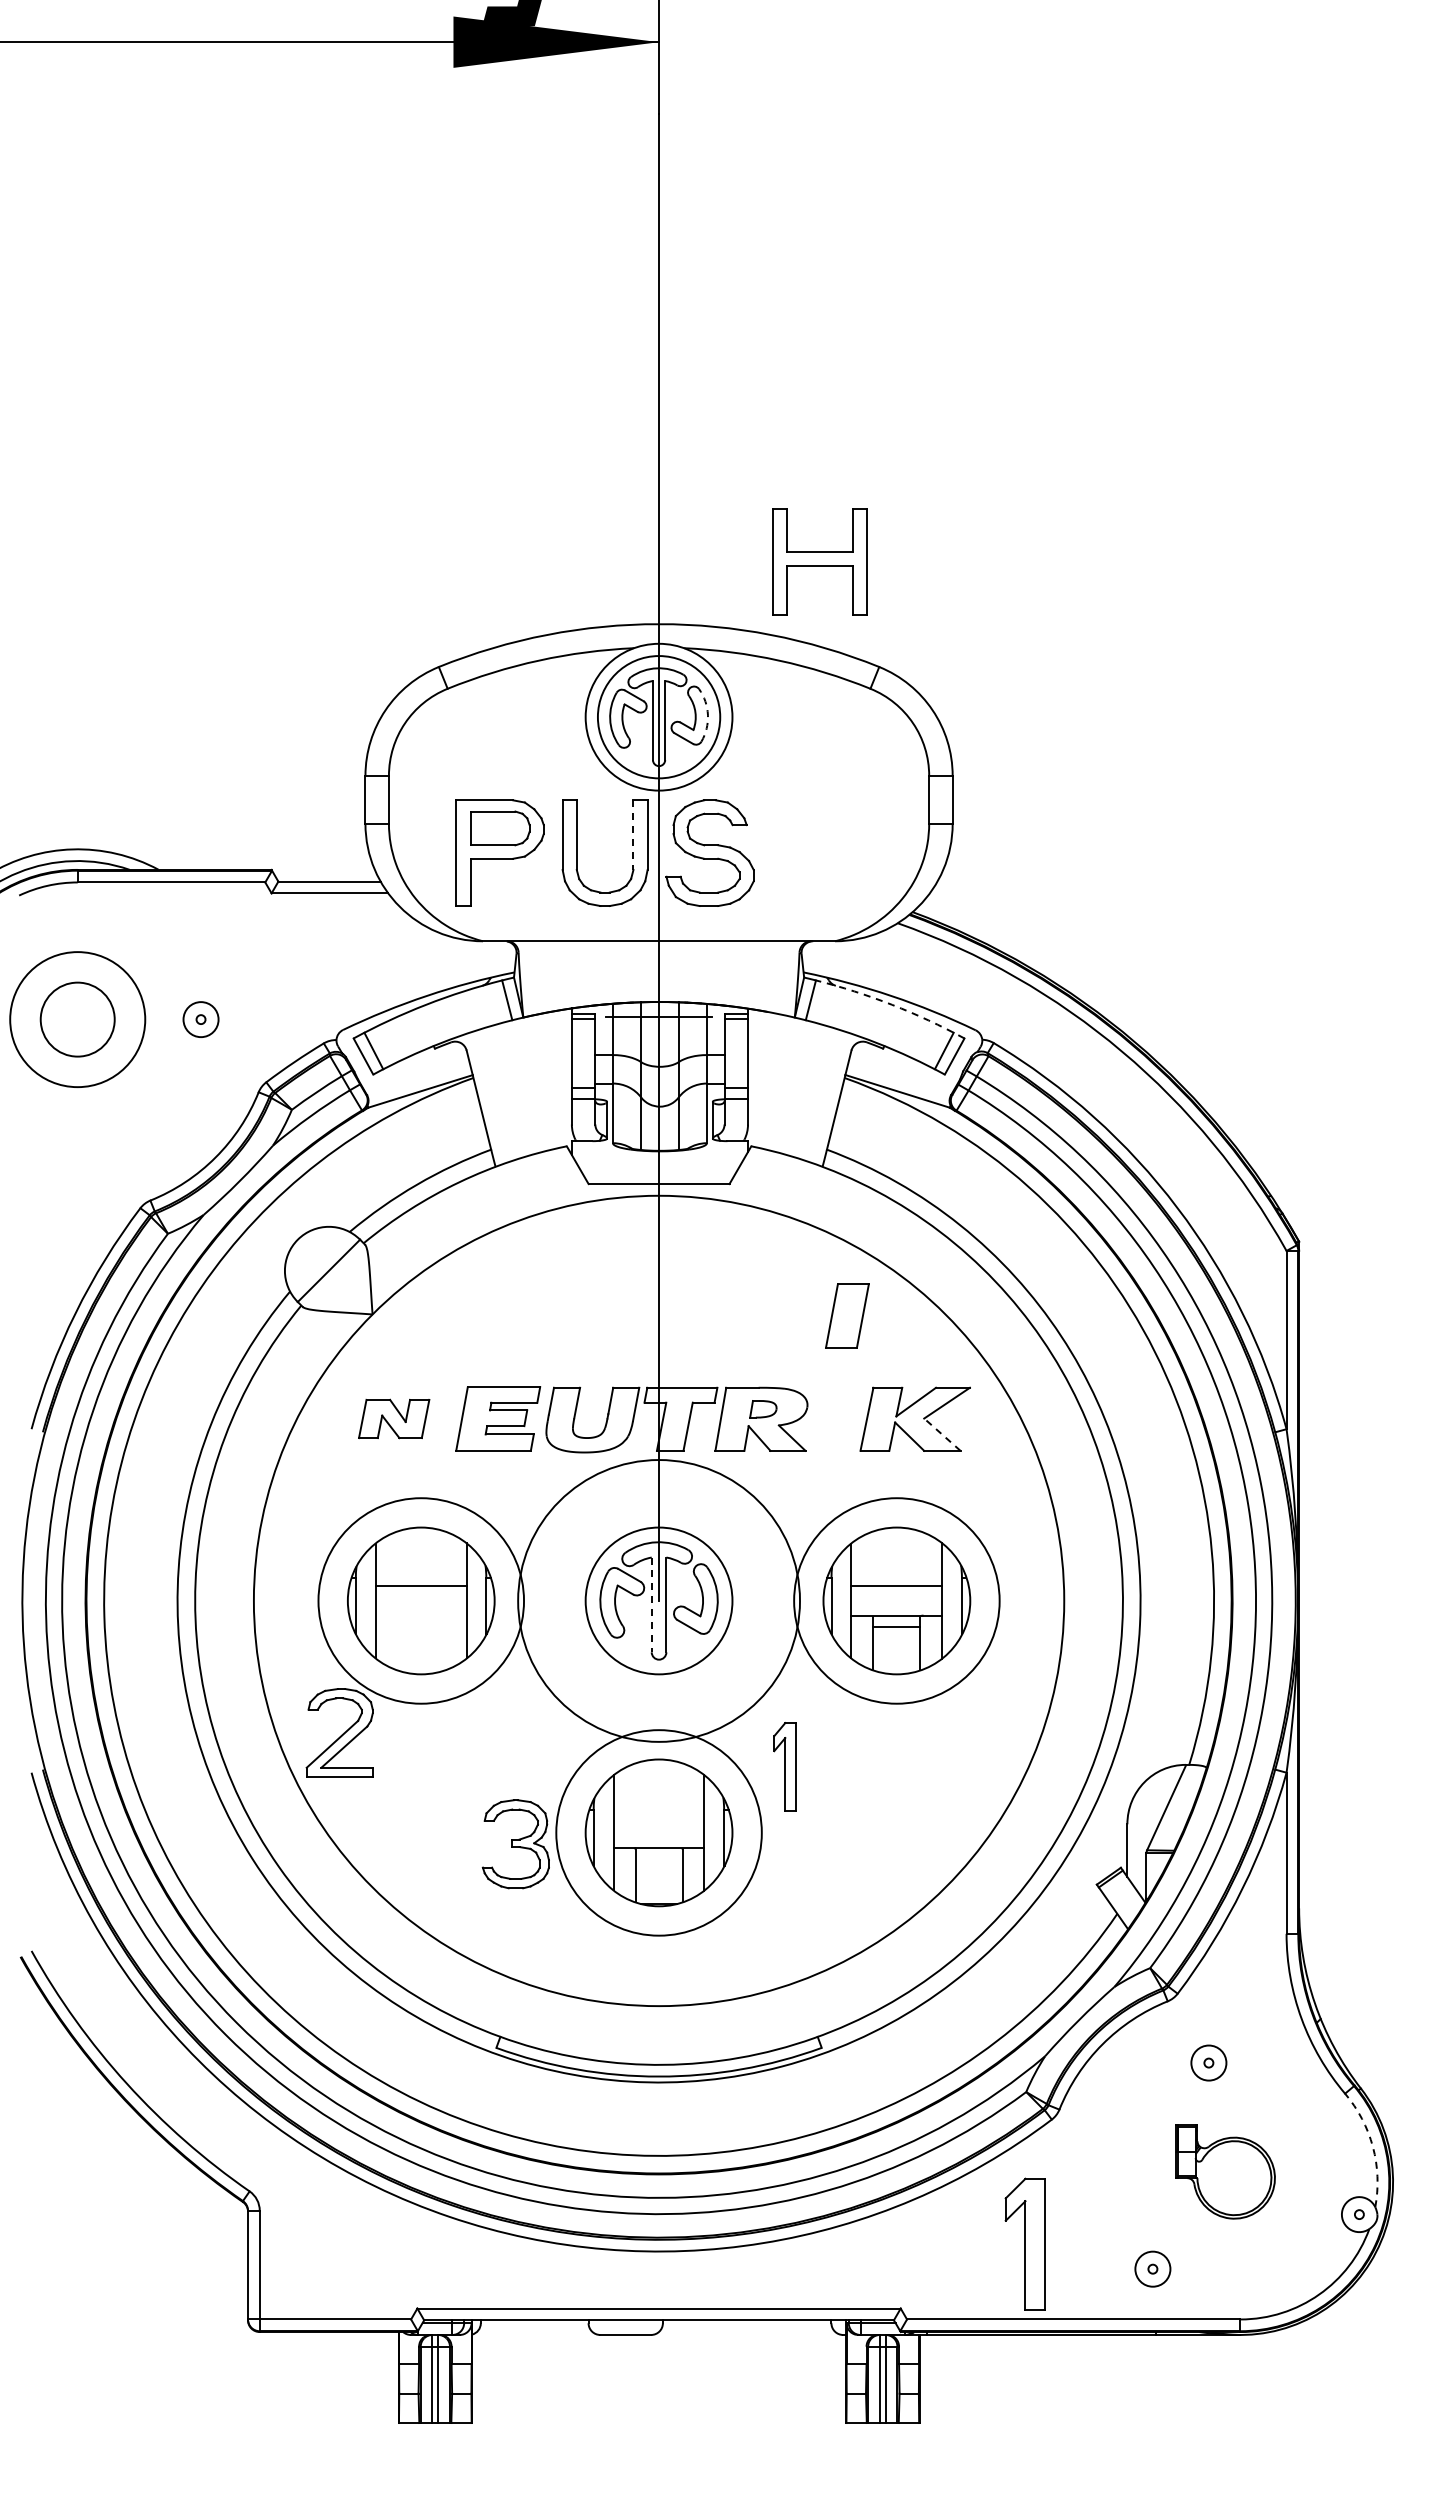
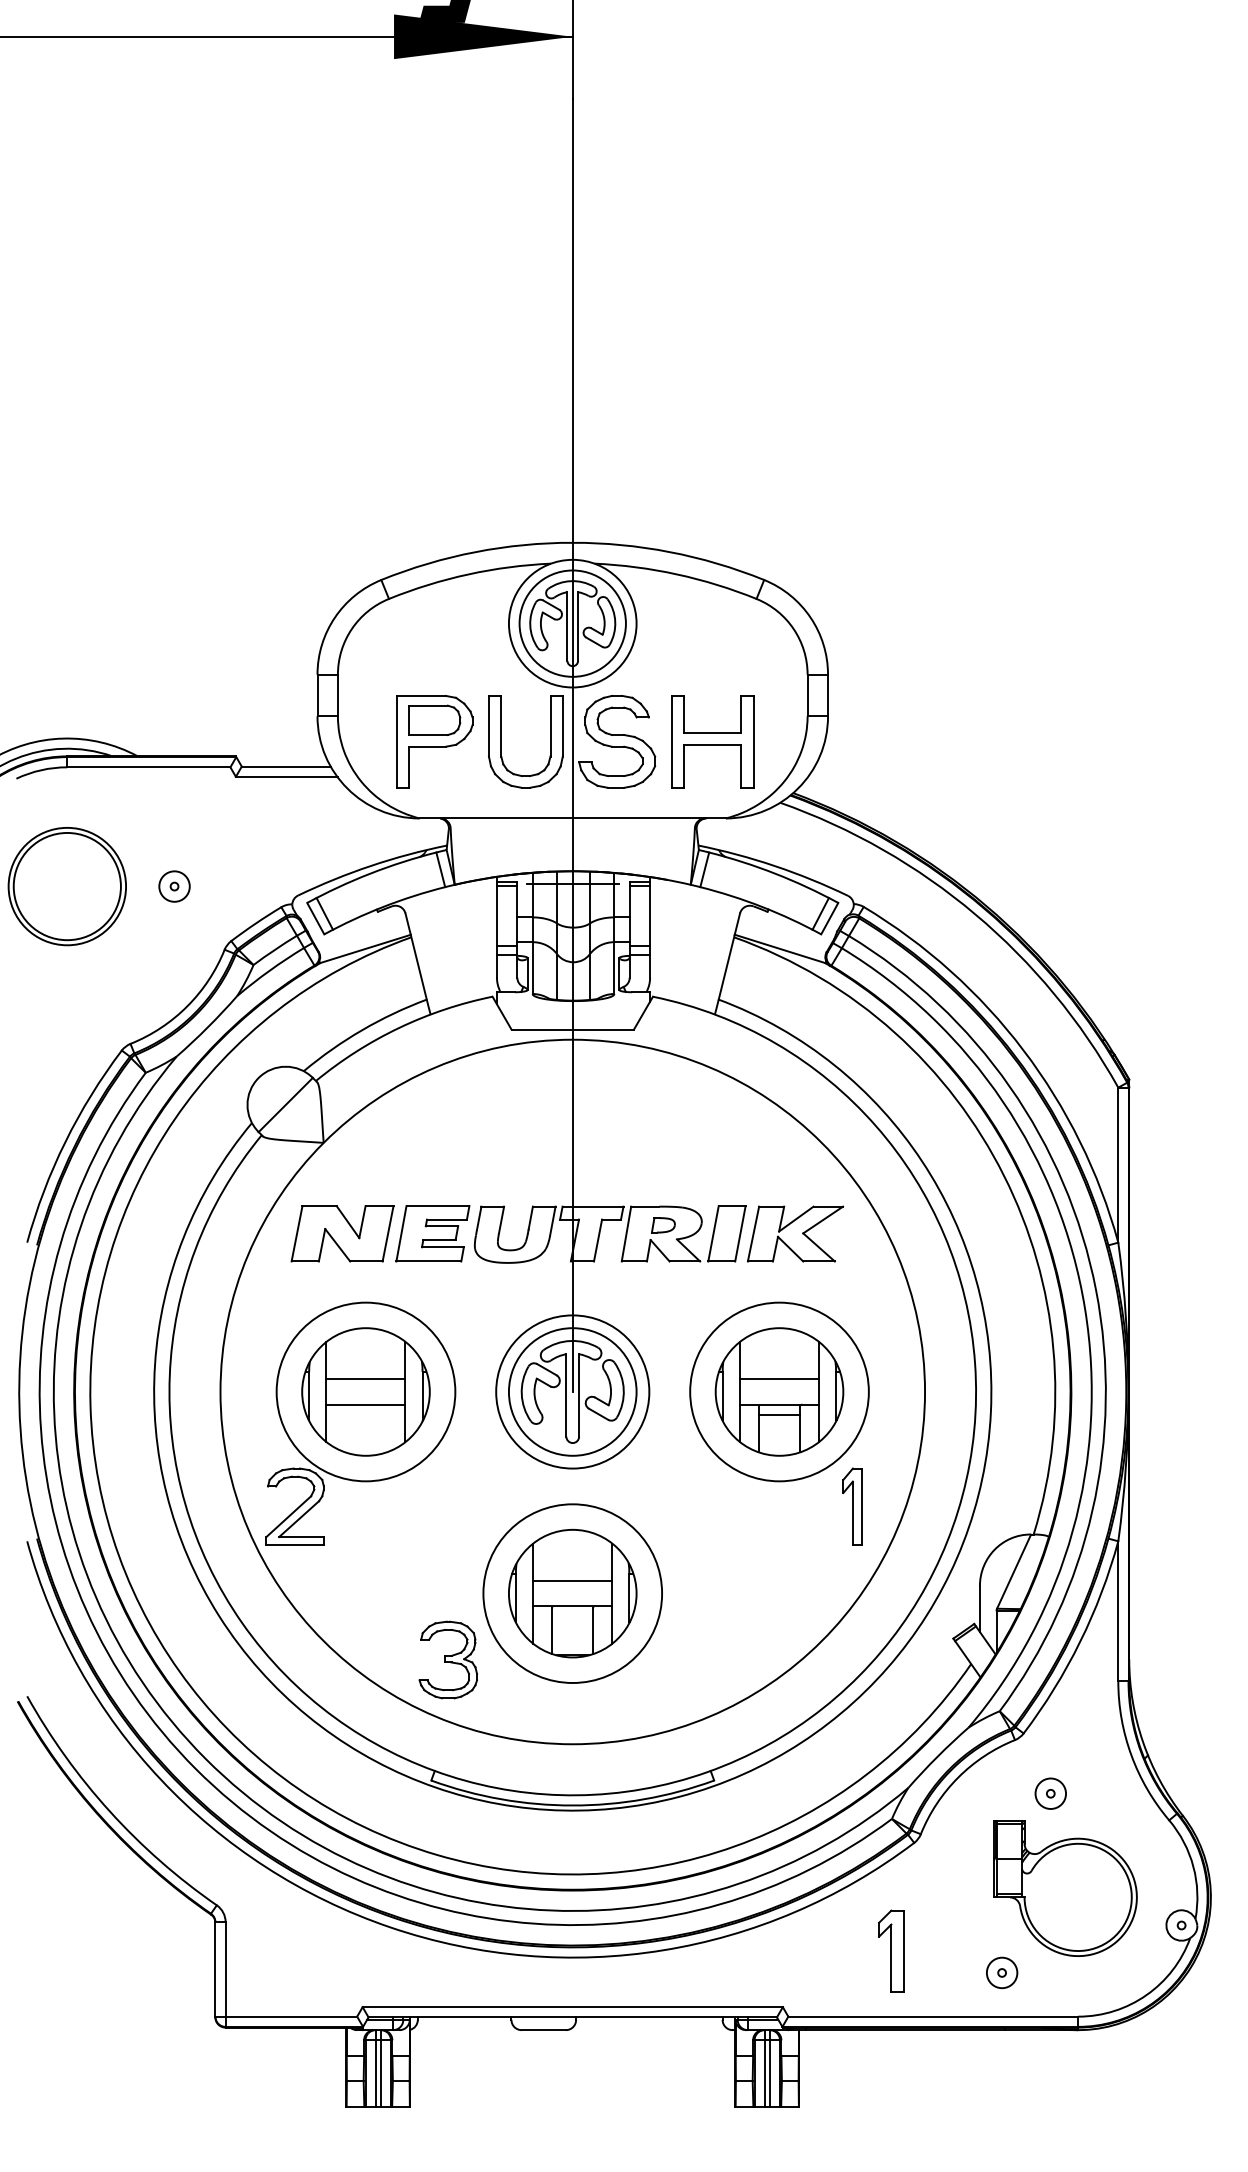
part: (819, 561) -> (712, 741), moved
arc: (707, 715) -> (614, 622), dashed -> solid
line: (633, 835) -> (550, 726), dashed -> solid
arc: (892, 1004) -> (775, 873), dashed -> solid
circle: (77, 1019) -> (67, 886), size x1.67
part: (847, 1315) -> (727, 1233), moved
part: (393, 1418) -> (341, 1233), size x1.67
line: (942, 1434) -> (819, 1247), dashed -> solid
circle: (658, 1600) -> (572, 1391), size x0.62
line: (651, 1605) -> (566, 1395), dashed -> solid
line: (420, 1615) -> (365, 1404), added
part: (784, 1766) -> (852, 1506), moved
line: (658, 1818) -> (572, 1581), added
part: (515, 1844) -> (447, 1660), moved
arc: (1372, 2147) -> (1193, 1867), dashed -> solid
part: (1225, 2171) -> (1065, 1888), size x1.67
part: (1025, 2244) -> (891, 1951), size x0.71

